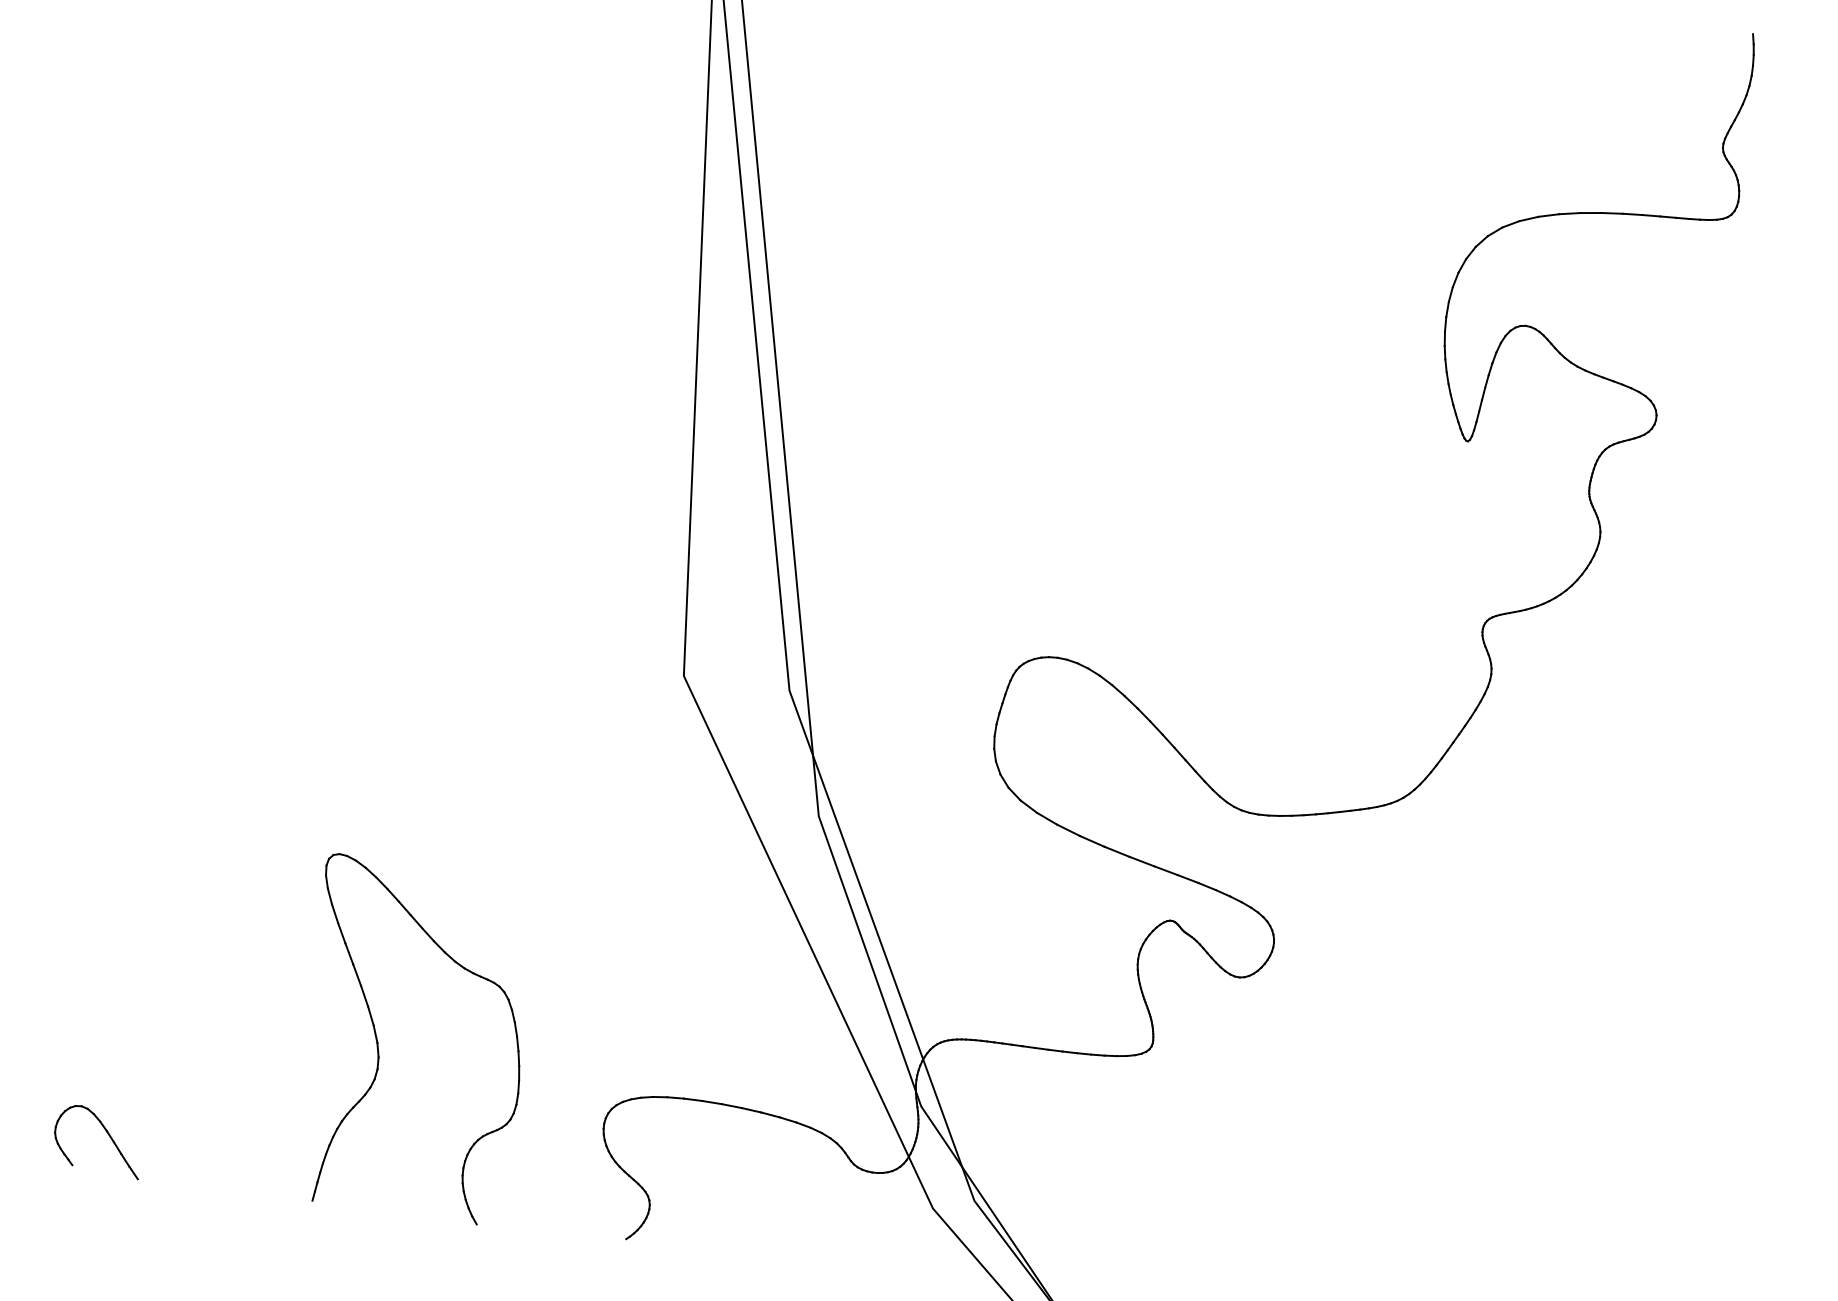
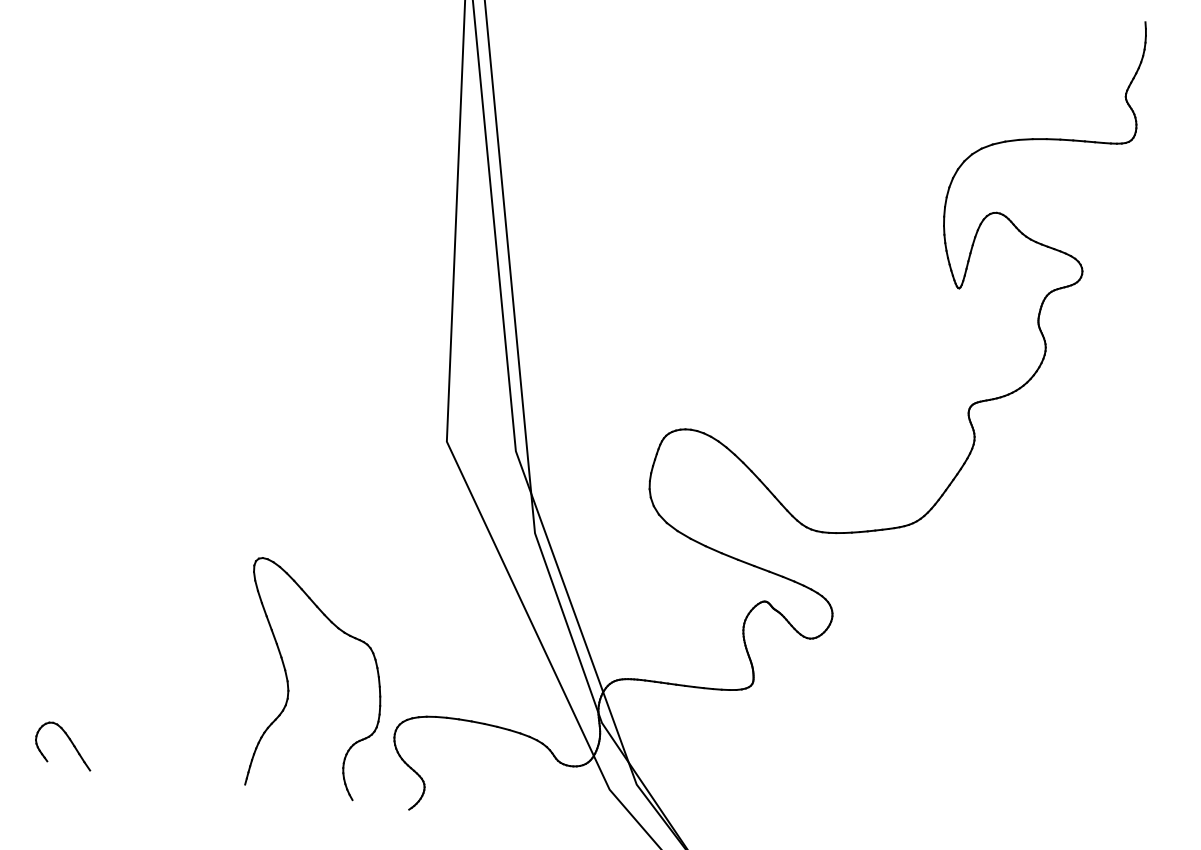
part: (378, 1039) -> (288, 679), moved

